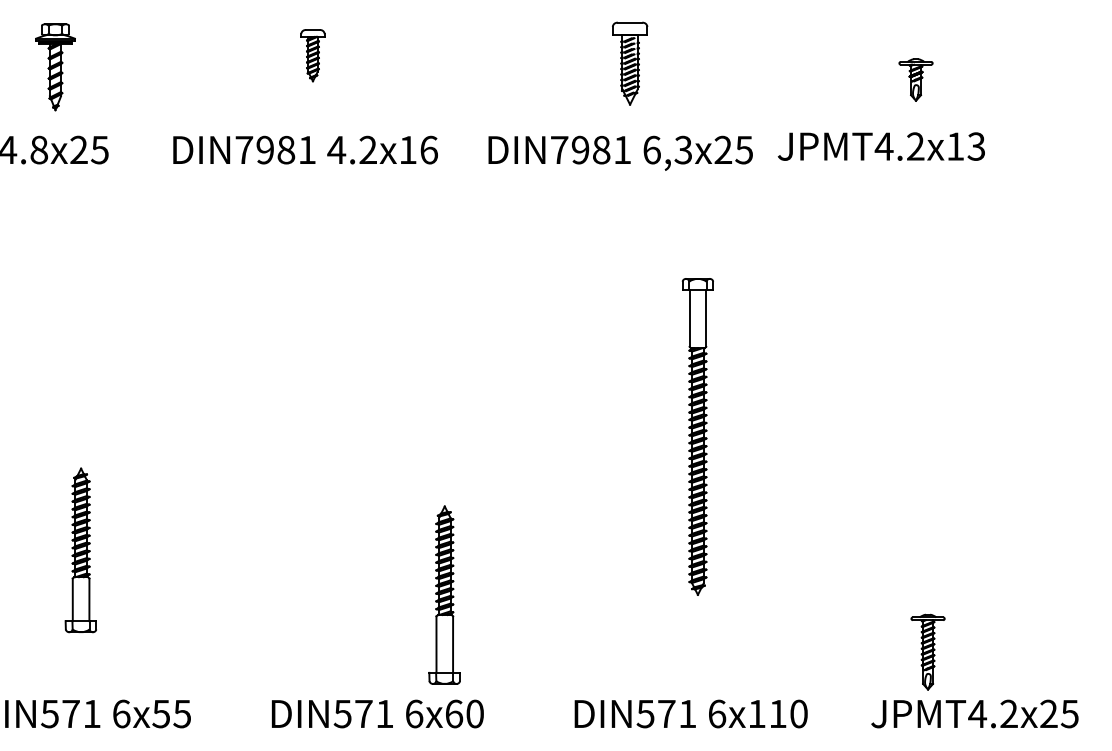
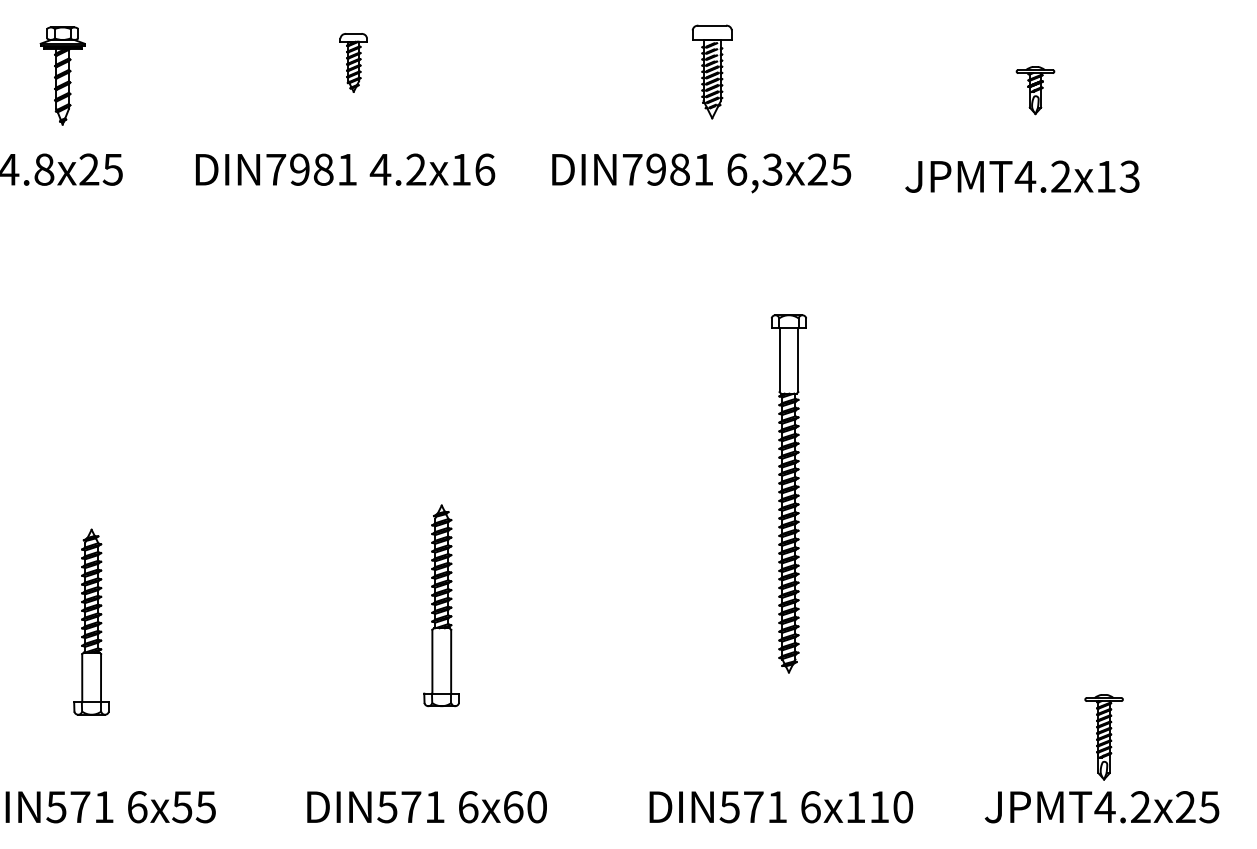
text: (881, 146) -> (1022, 176), moved
part: (444, 594) -> (441, 605), moved
part: (927, 652) -> (1103, 737), moved

